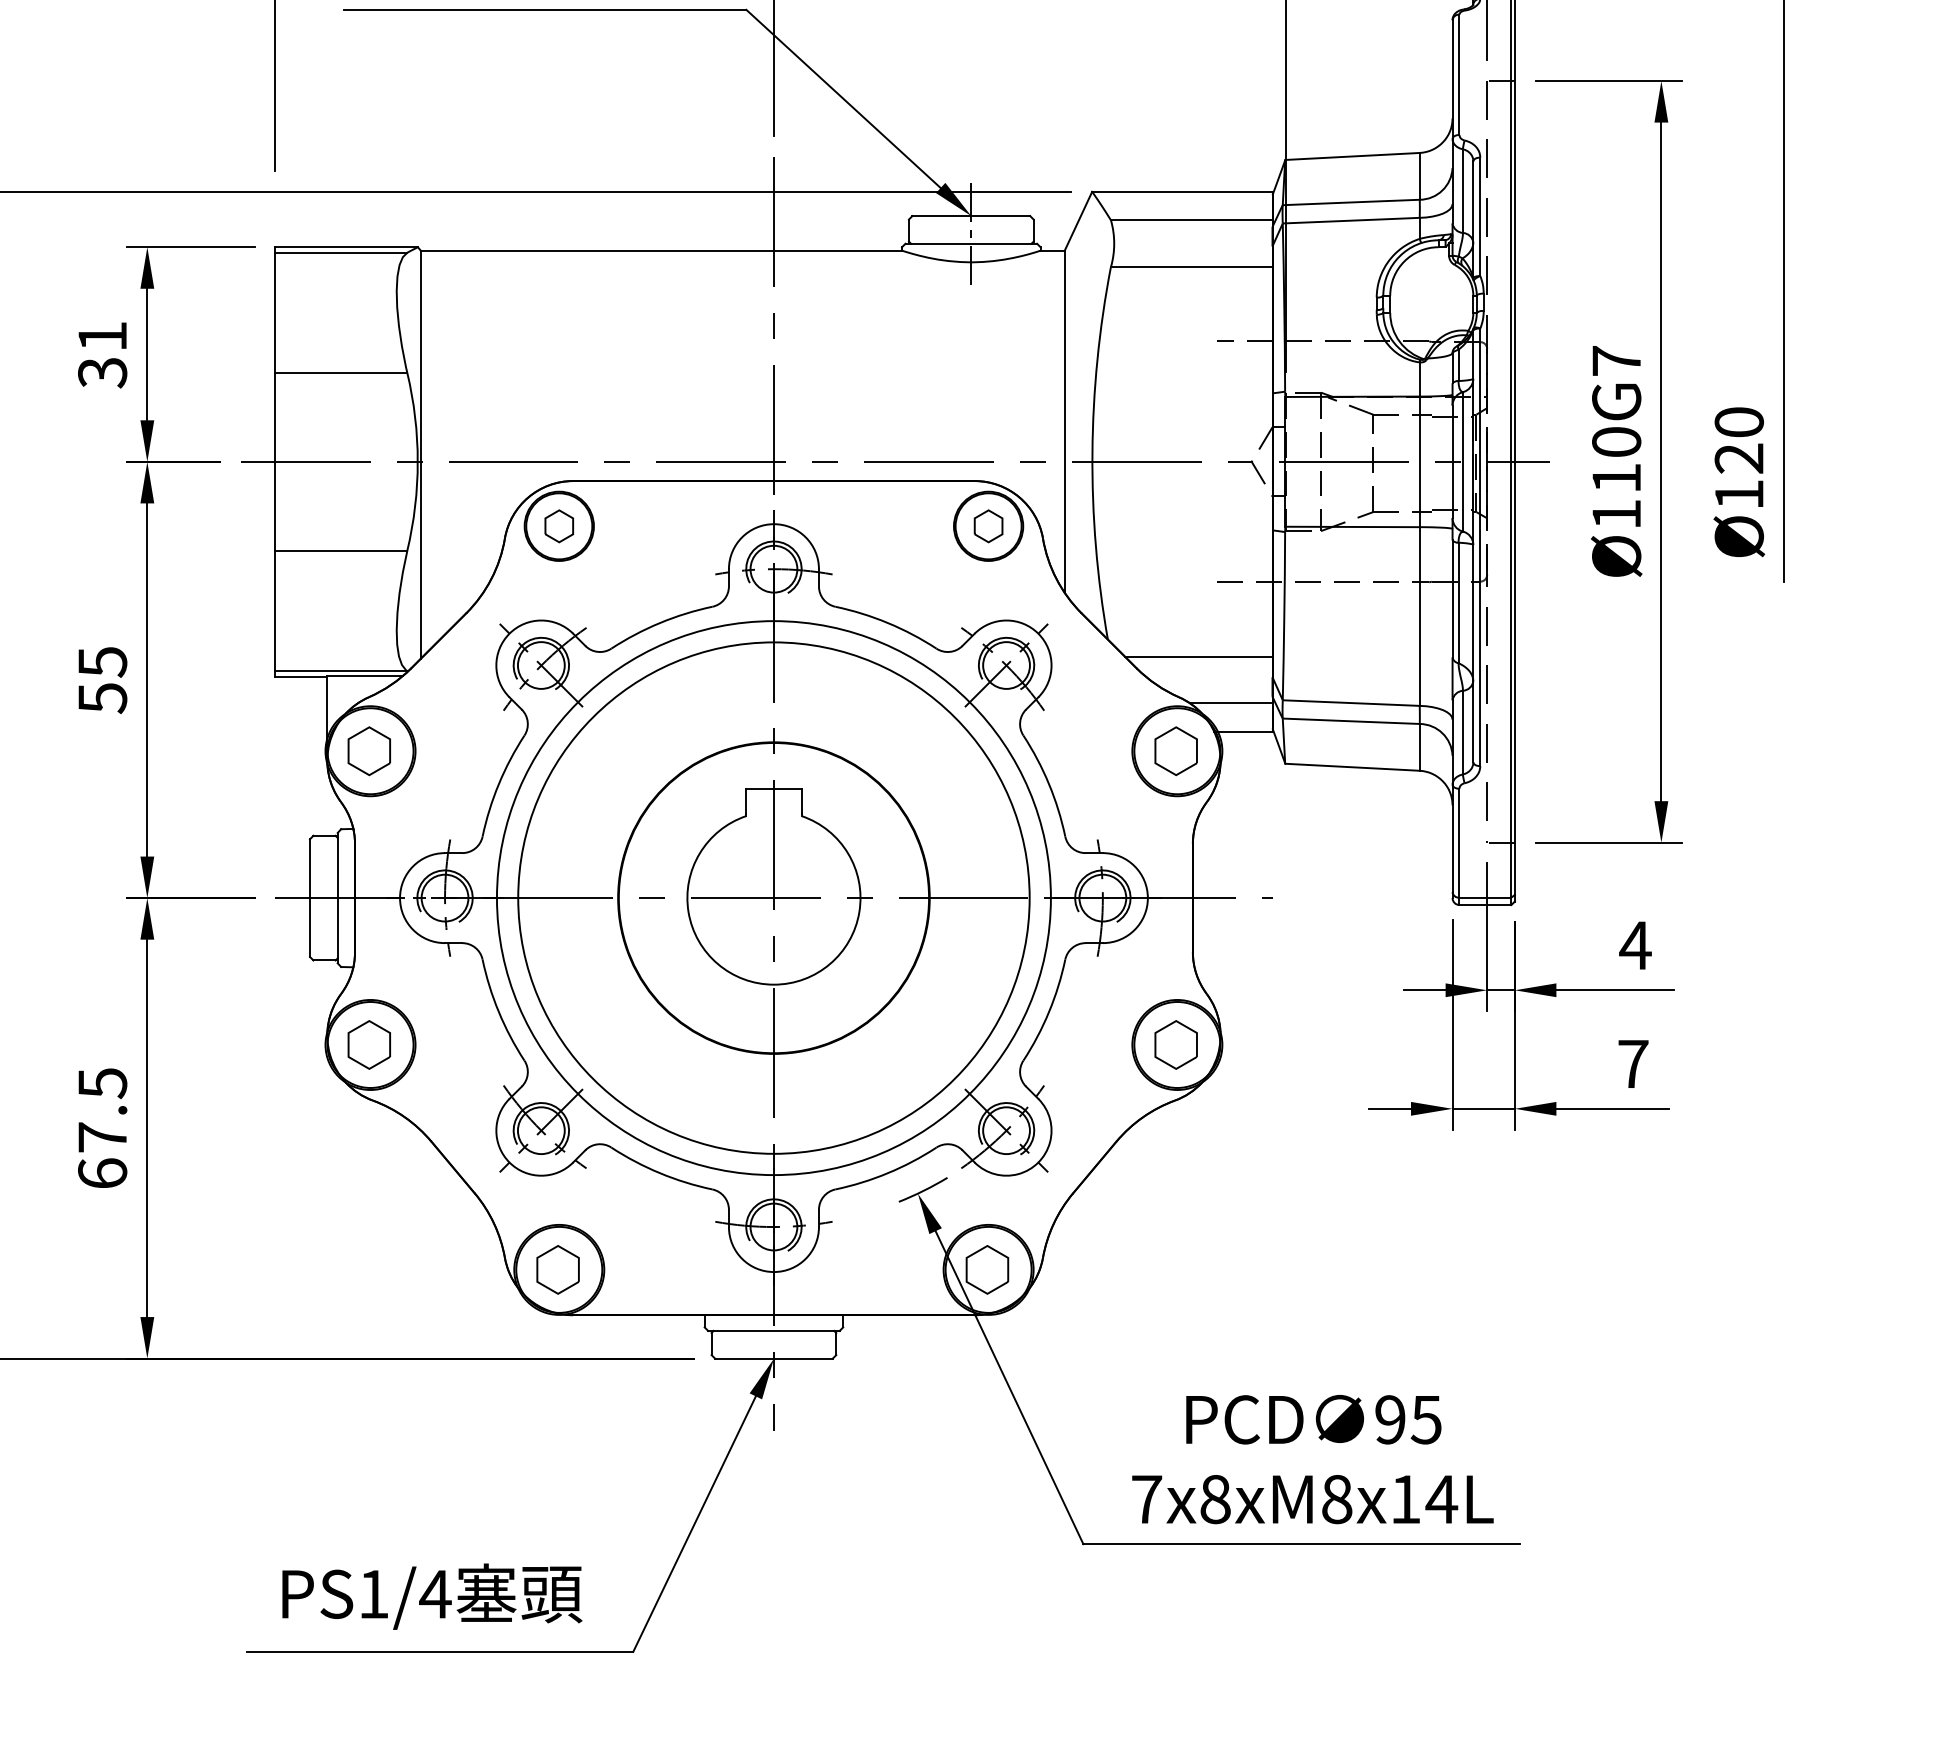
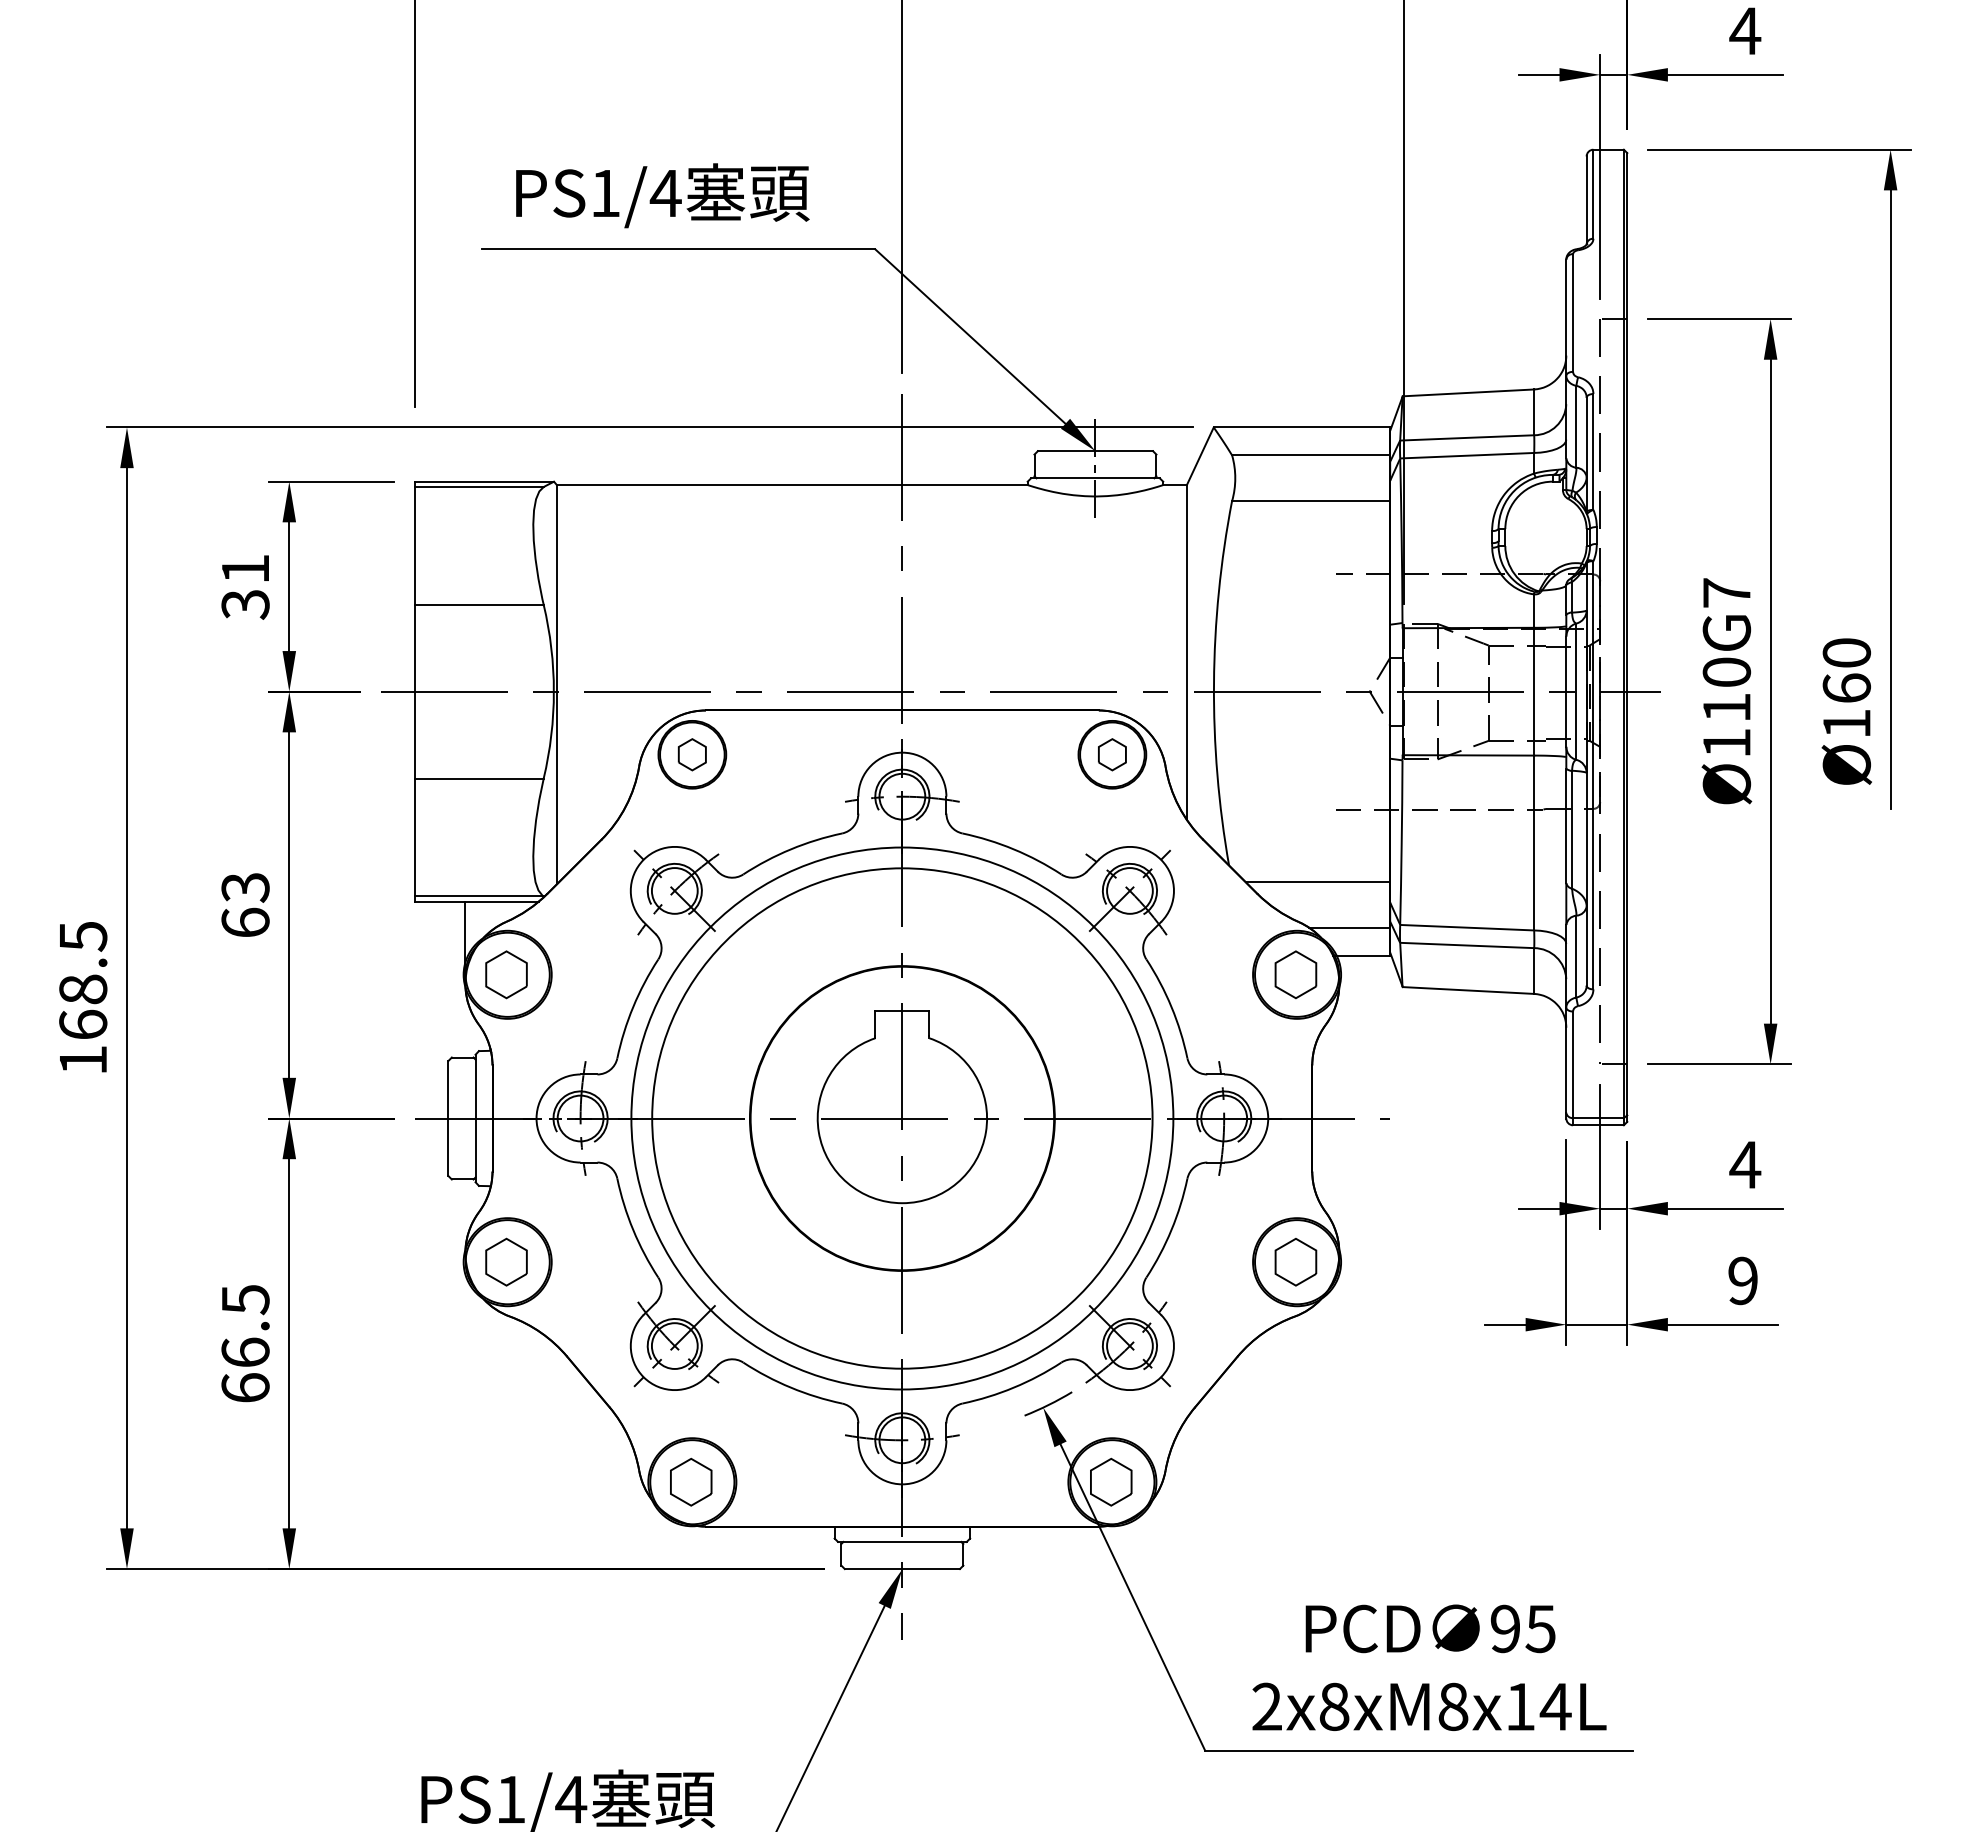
text: (1738, 458) -> (1846, 688), Ø120 -> Ø160
text: (102, 680) -> (245, 905), 55 -> 63
text: (1633, 1063) -> (1743, 1280), 7 -> 9
text: (102, 1137) -> (245, 1352), 67.5 -> 66.5
text: (1147, 1499) -> (1267, 1706), 7x8xM8x14L -> 2x8xM8x14L

